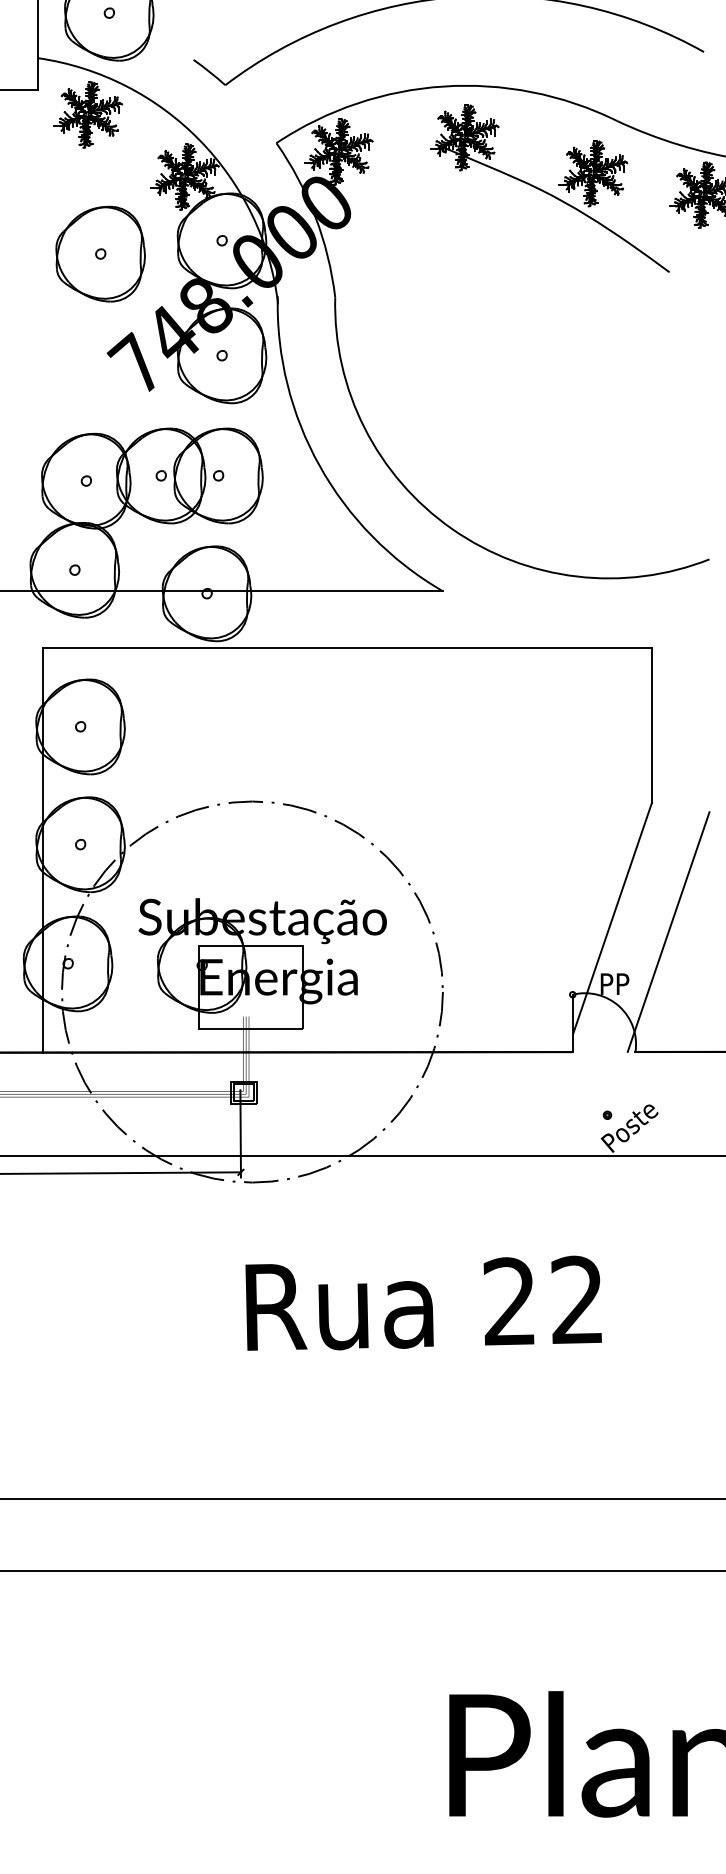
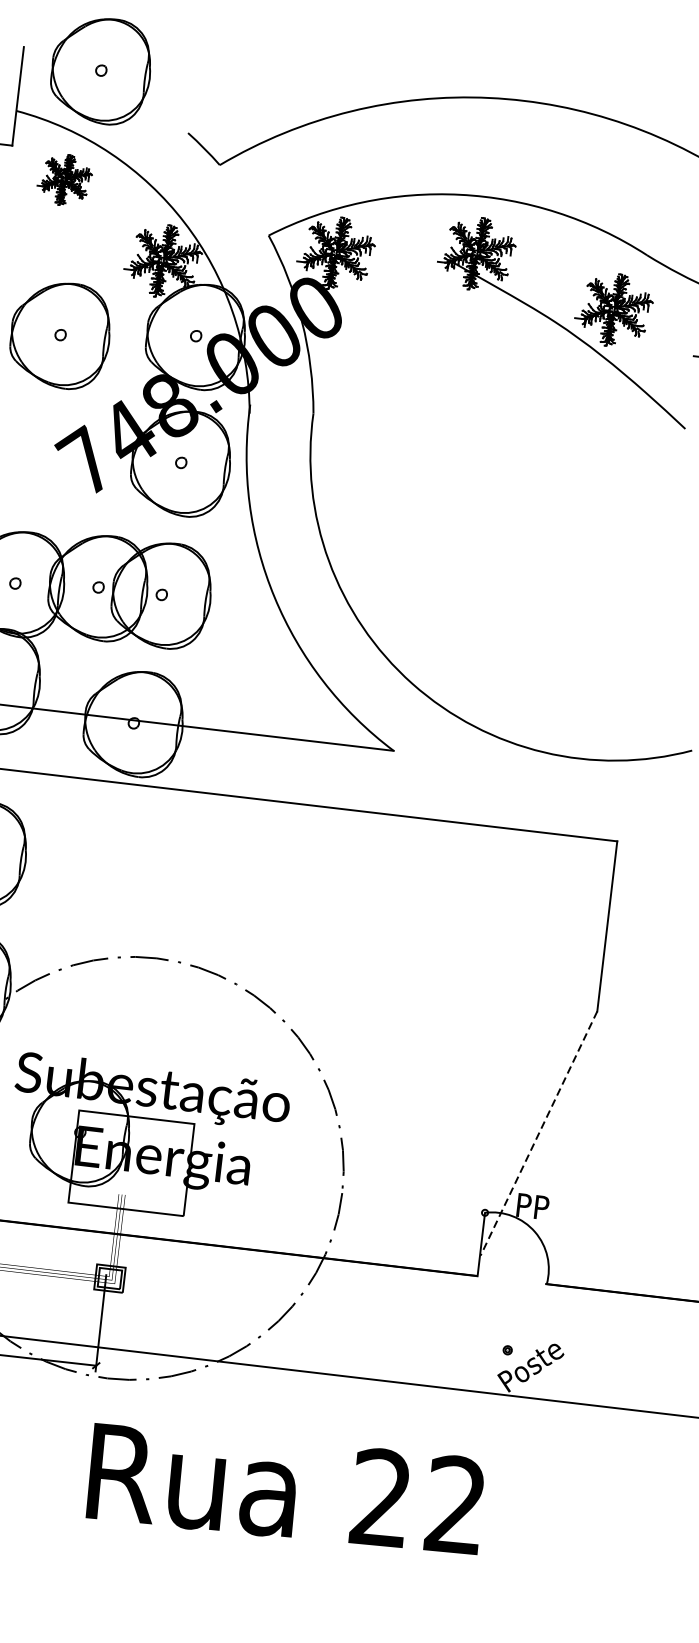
part: (88, 114) -> (65, 179), size x0.7
line: (612, 918) -> (538, 1133), solid -> dashed
line: (668, 931) -> (598, 1155), removed
text: (423, 1302) -> (285, 1487), moved

